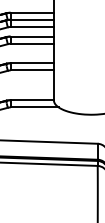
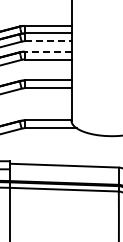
line: (32, 27) -> (48, 41), solid -> dashed
line: (31, 36) -> (47, 51), solid -> dashed

